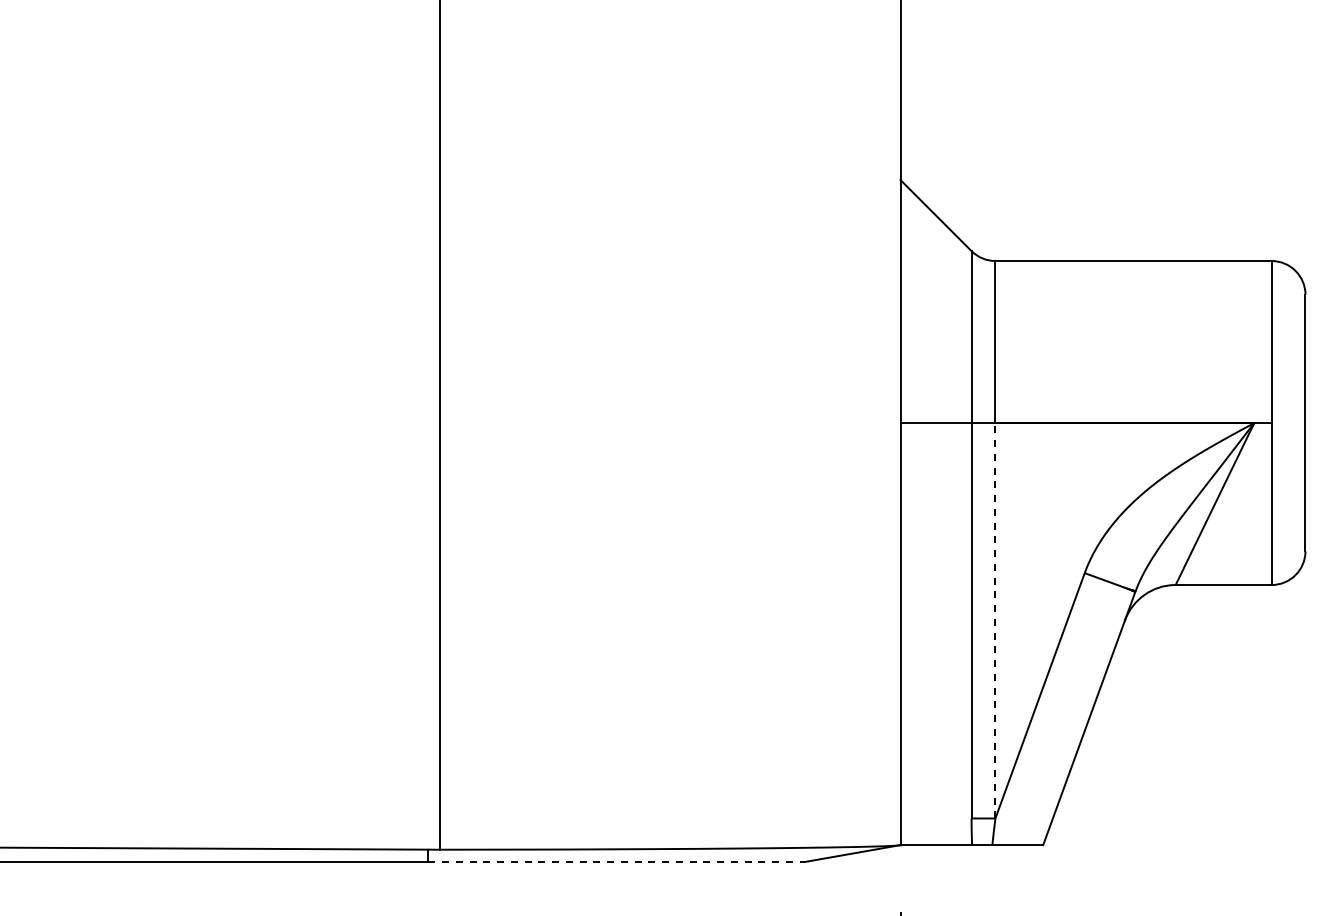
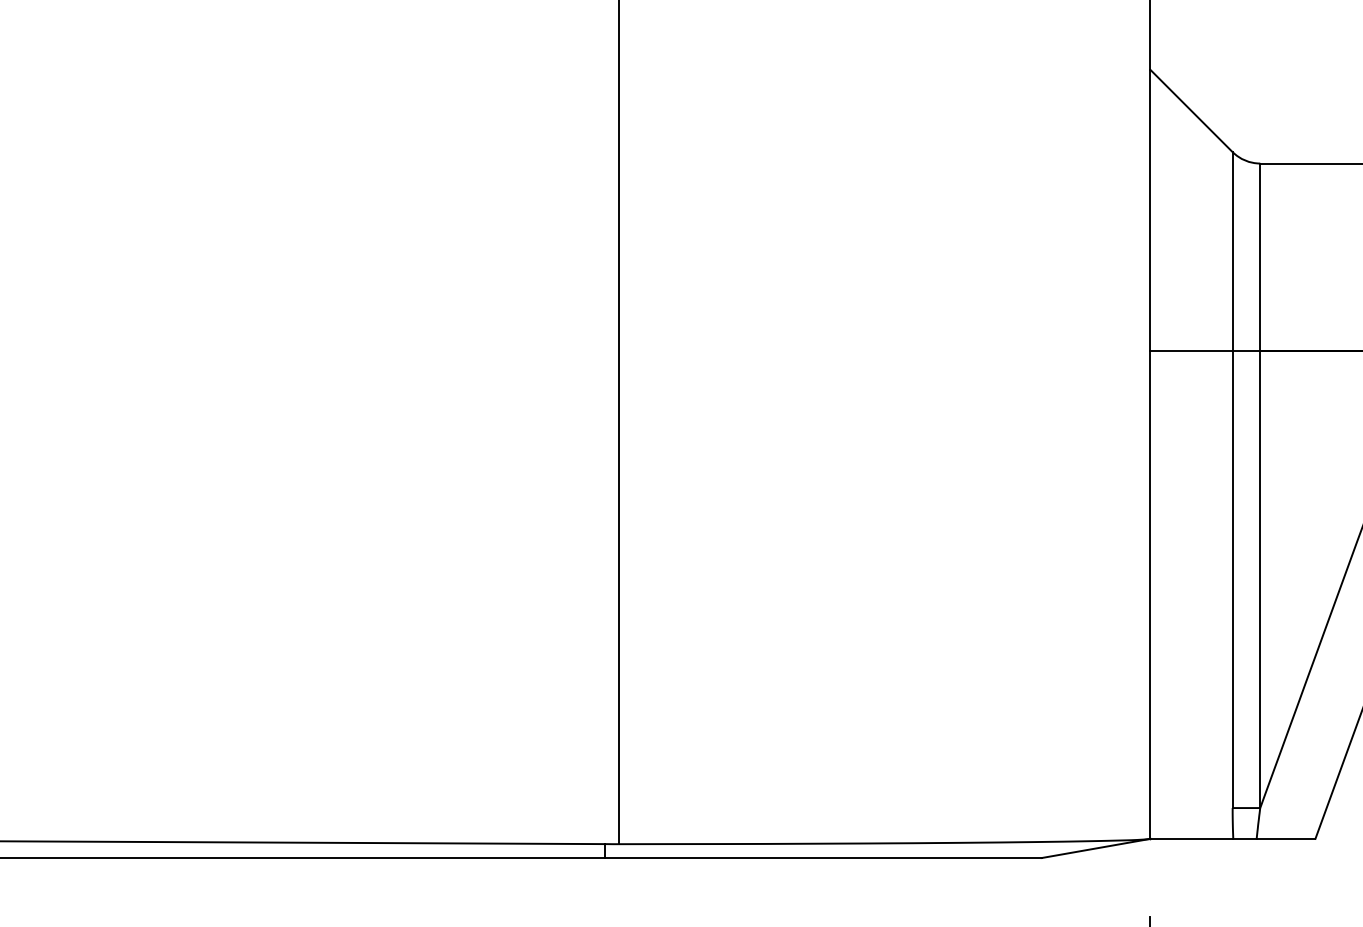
line: (995, 620) -> (1260, 579), dashed -> solid
line: (617, 861) -> (823, 857), dashed -> solid

